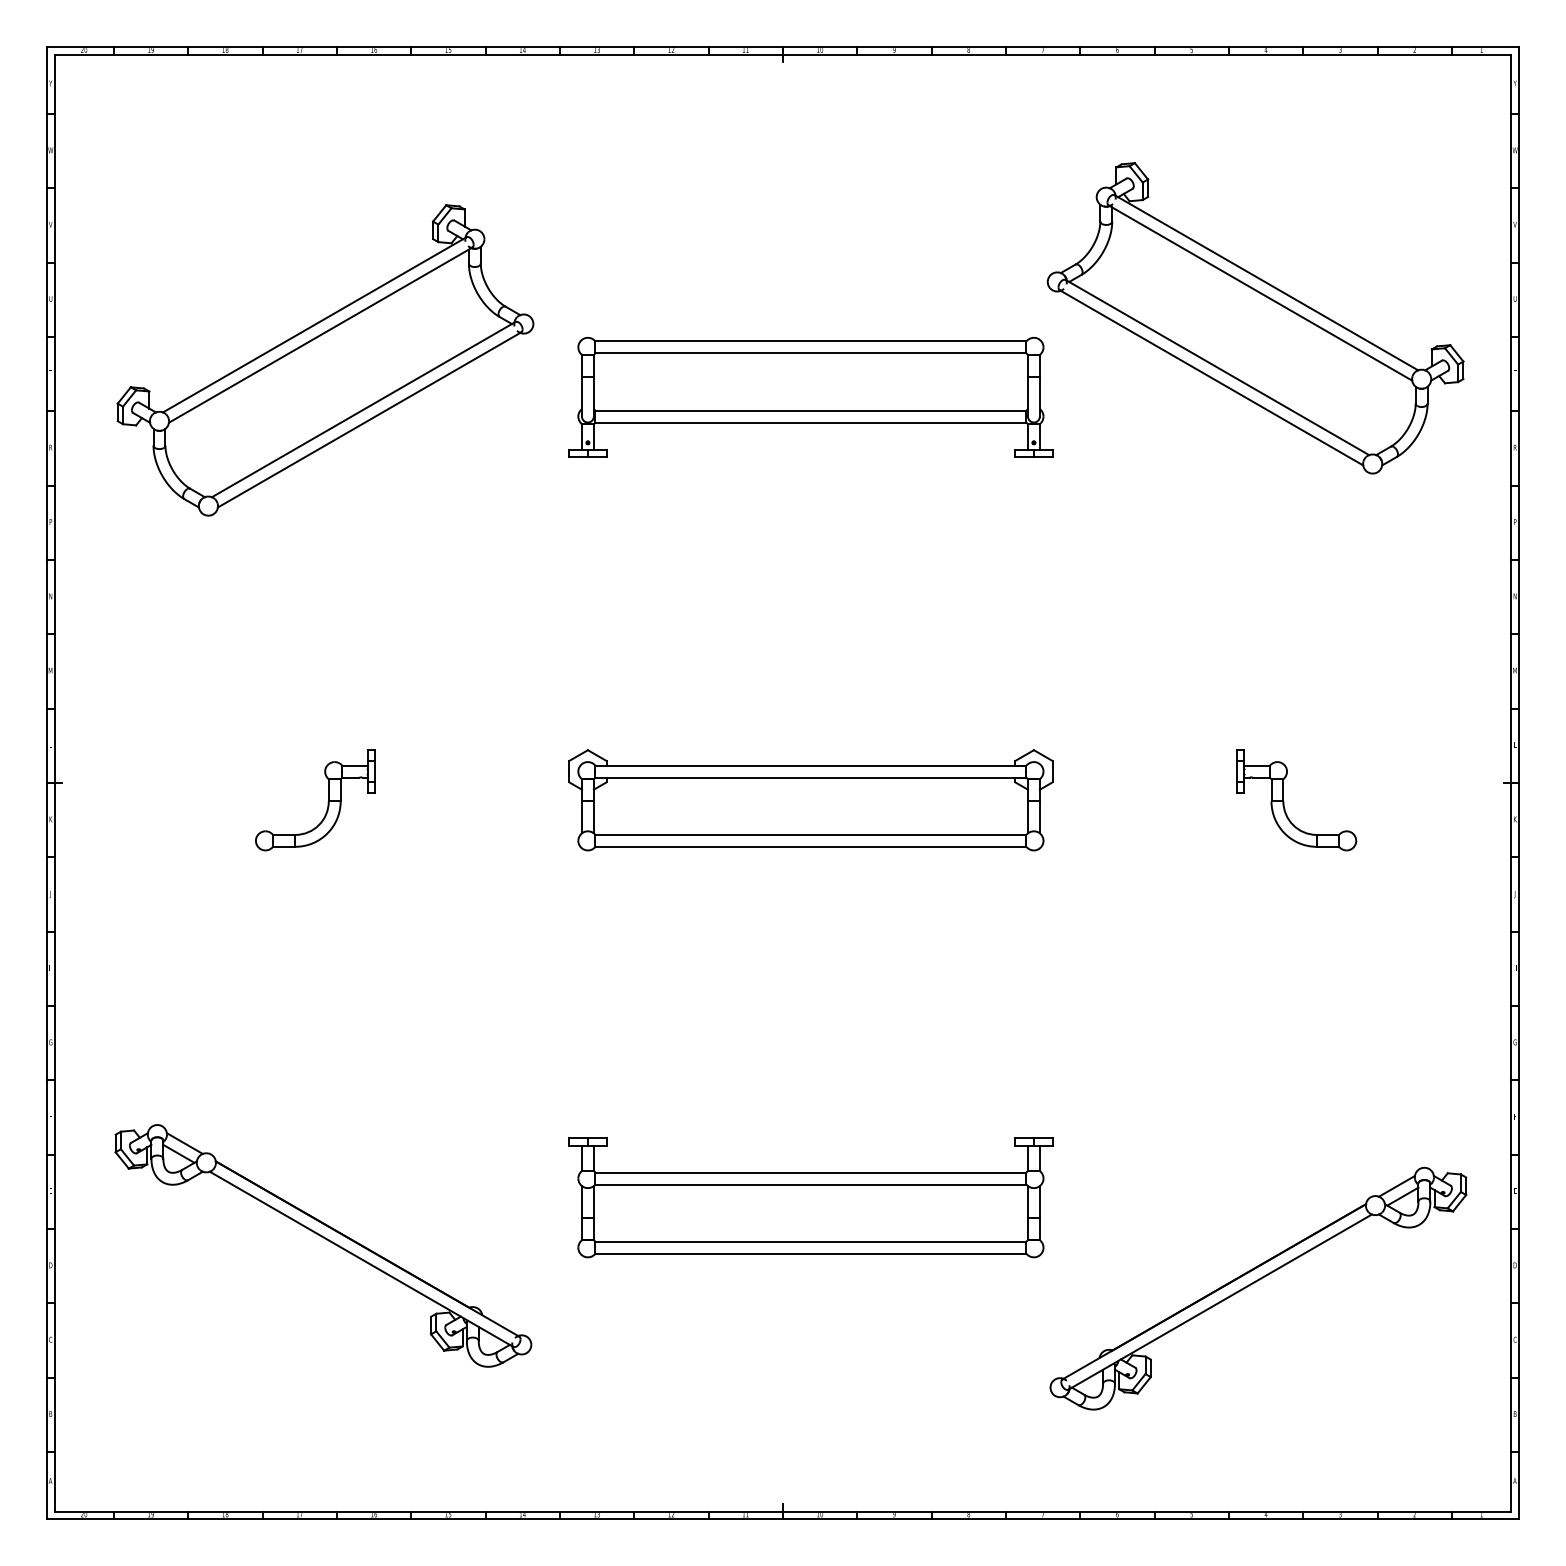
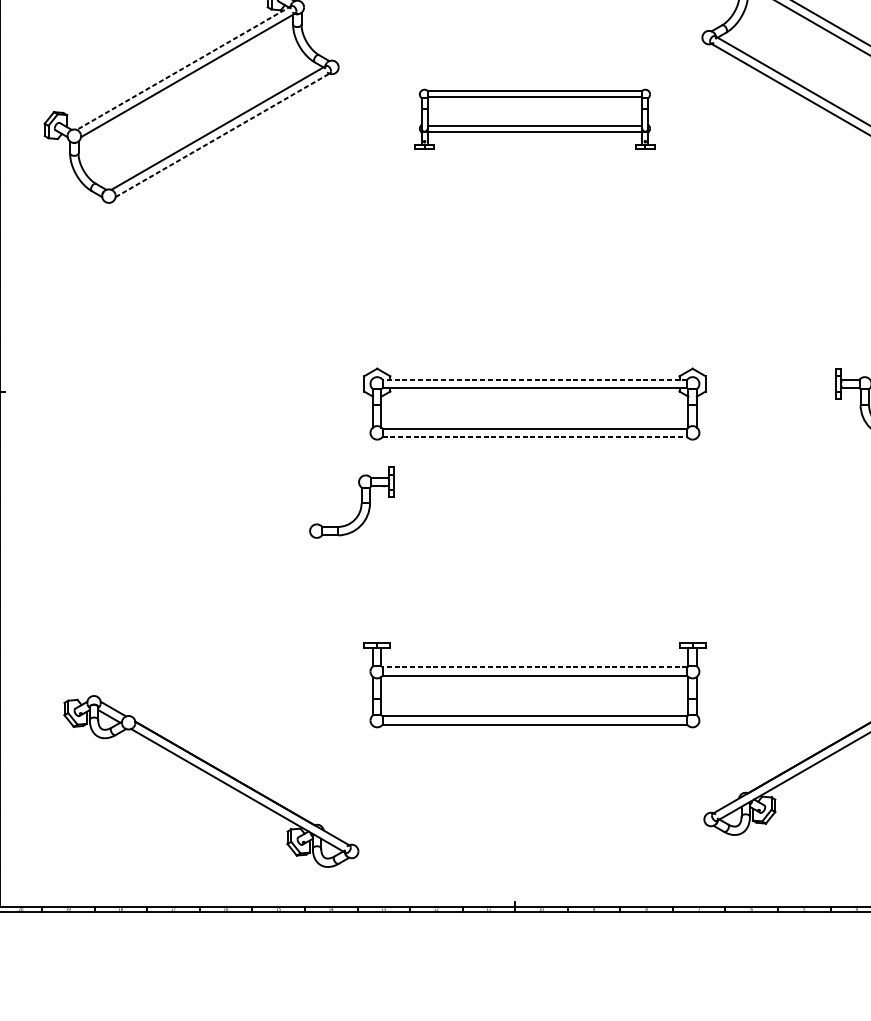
line: (314, 325) -> (183, 68), solid -> dashed
part: (810, 396) -> (534, 118), size x0.7
line: (370, 419) -> (223, 134), solid -> dashed
line: (810, 765) -> (534, 379), solid -> dashed
part: (327, 802) -> (360, 504), moved
line: (811, 846) -> (535, 436), solid -> dashed
line: (810, 1172) -> (534, 667), solid -> dashed
part: (323, 1245) -> (211, 781), moved

